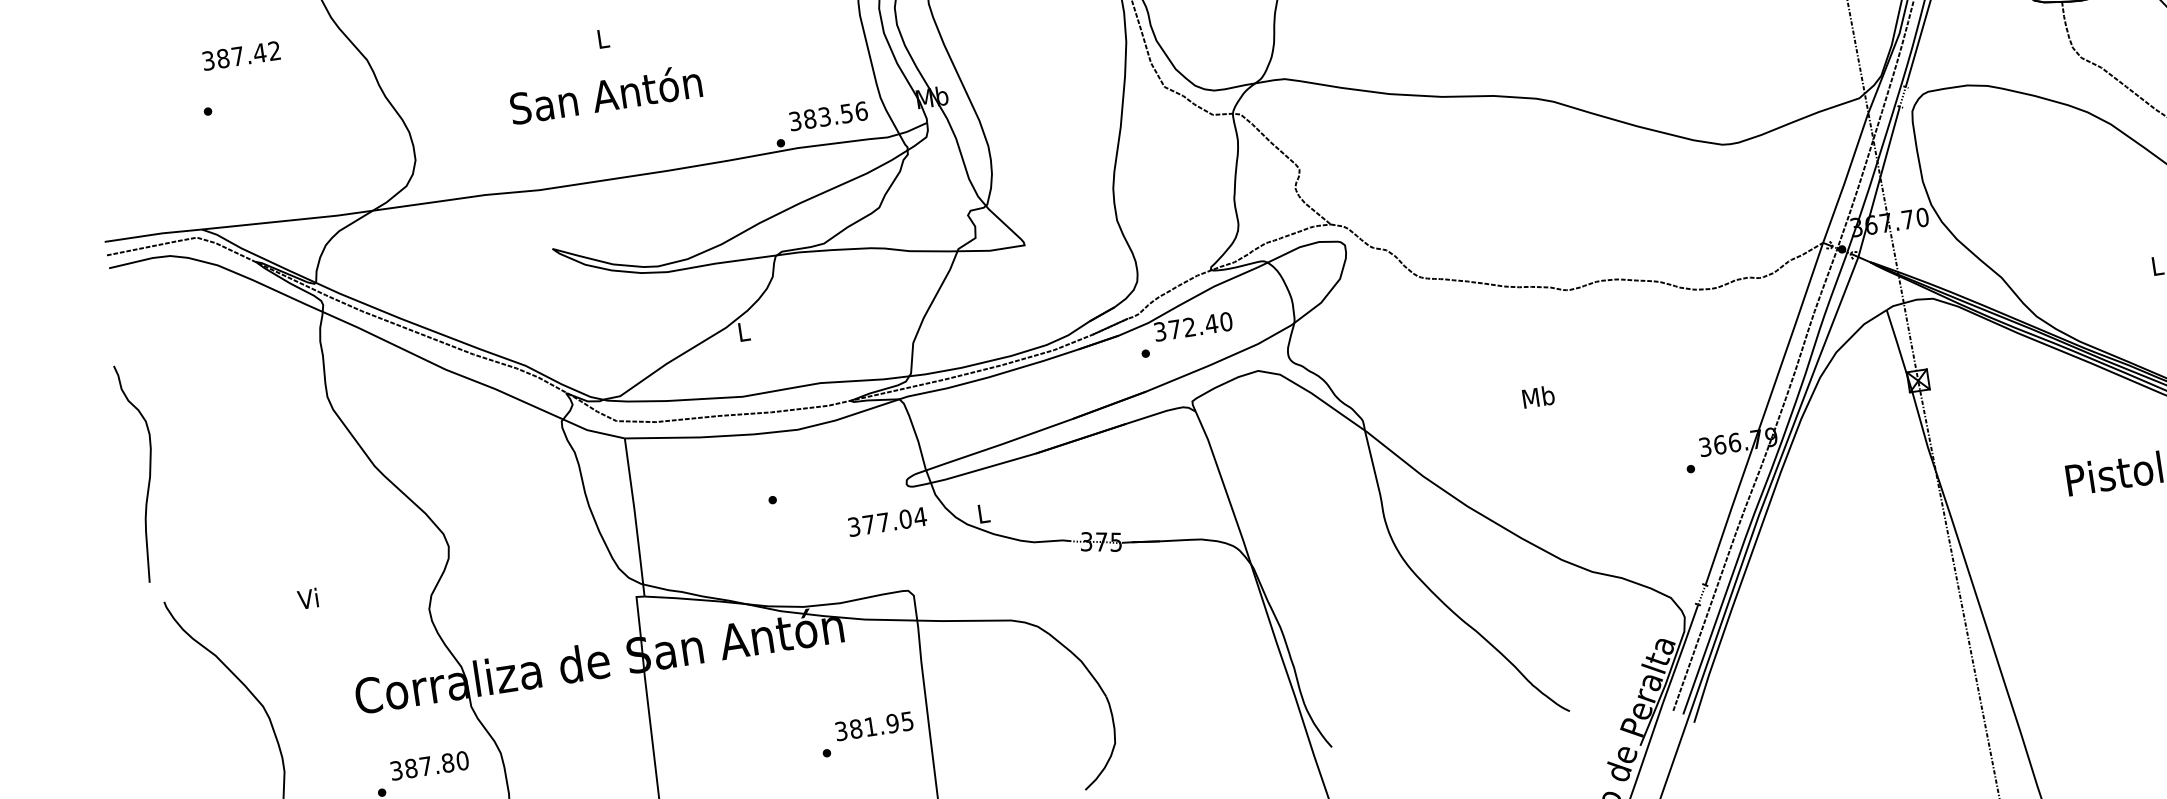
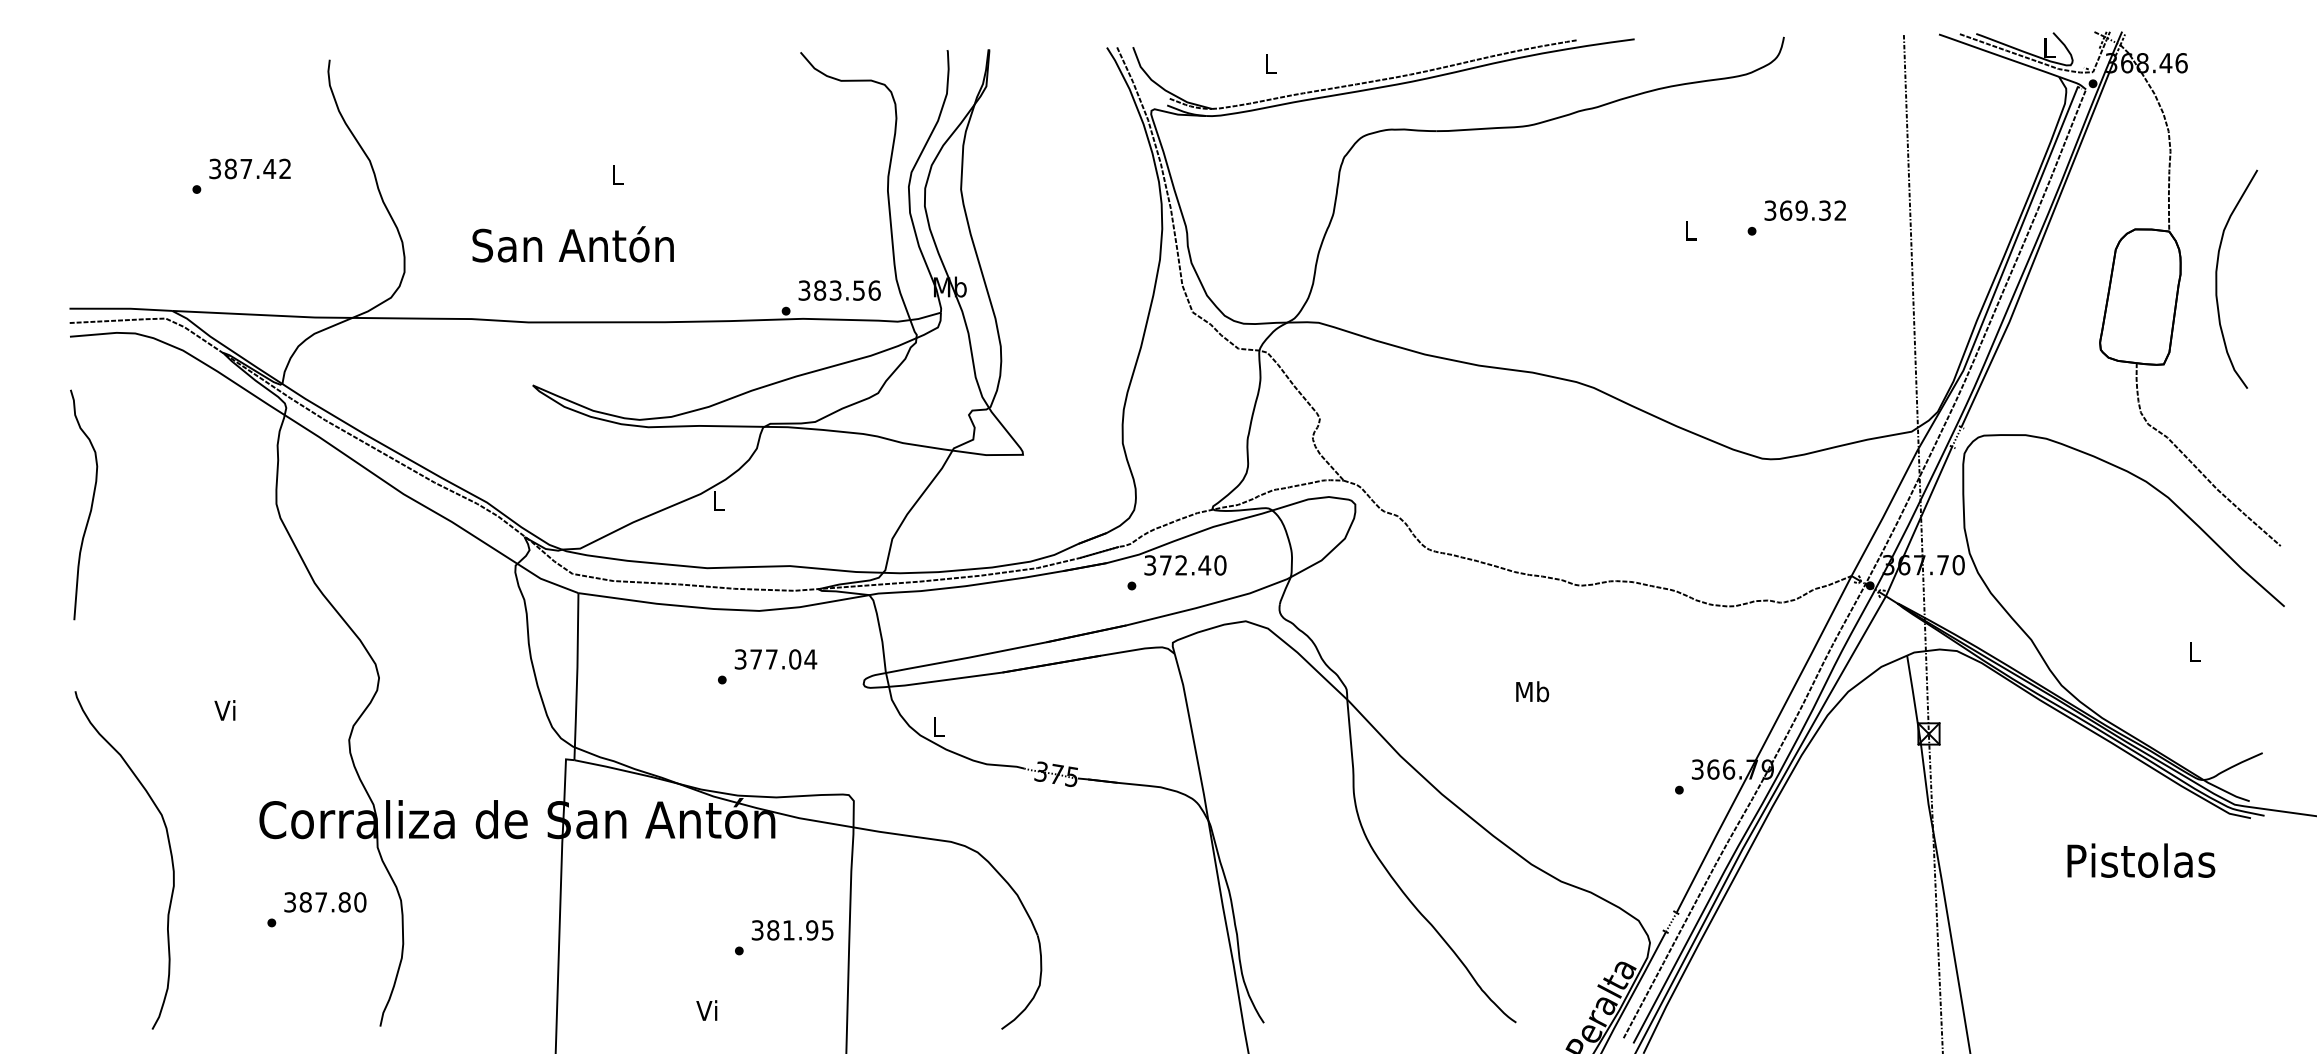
text: (240, 55) -> (249, 168), moved
text: (605, 94) -> (572, 244), moved
curve: (148, 473) -> (90, 506), moved
text: (887, 522) -> (775, 659), moved

